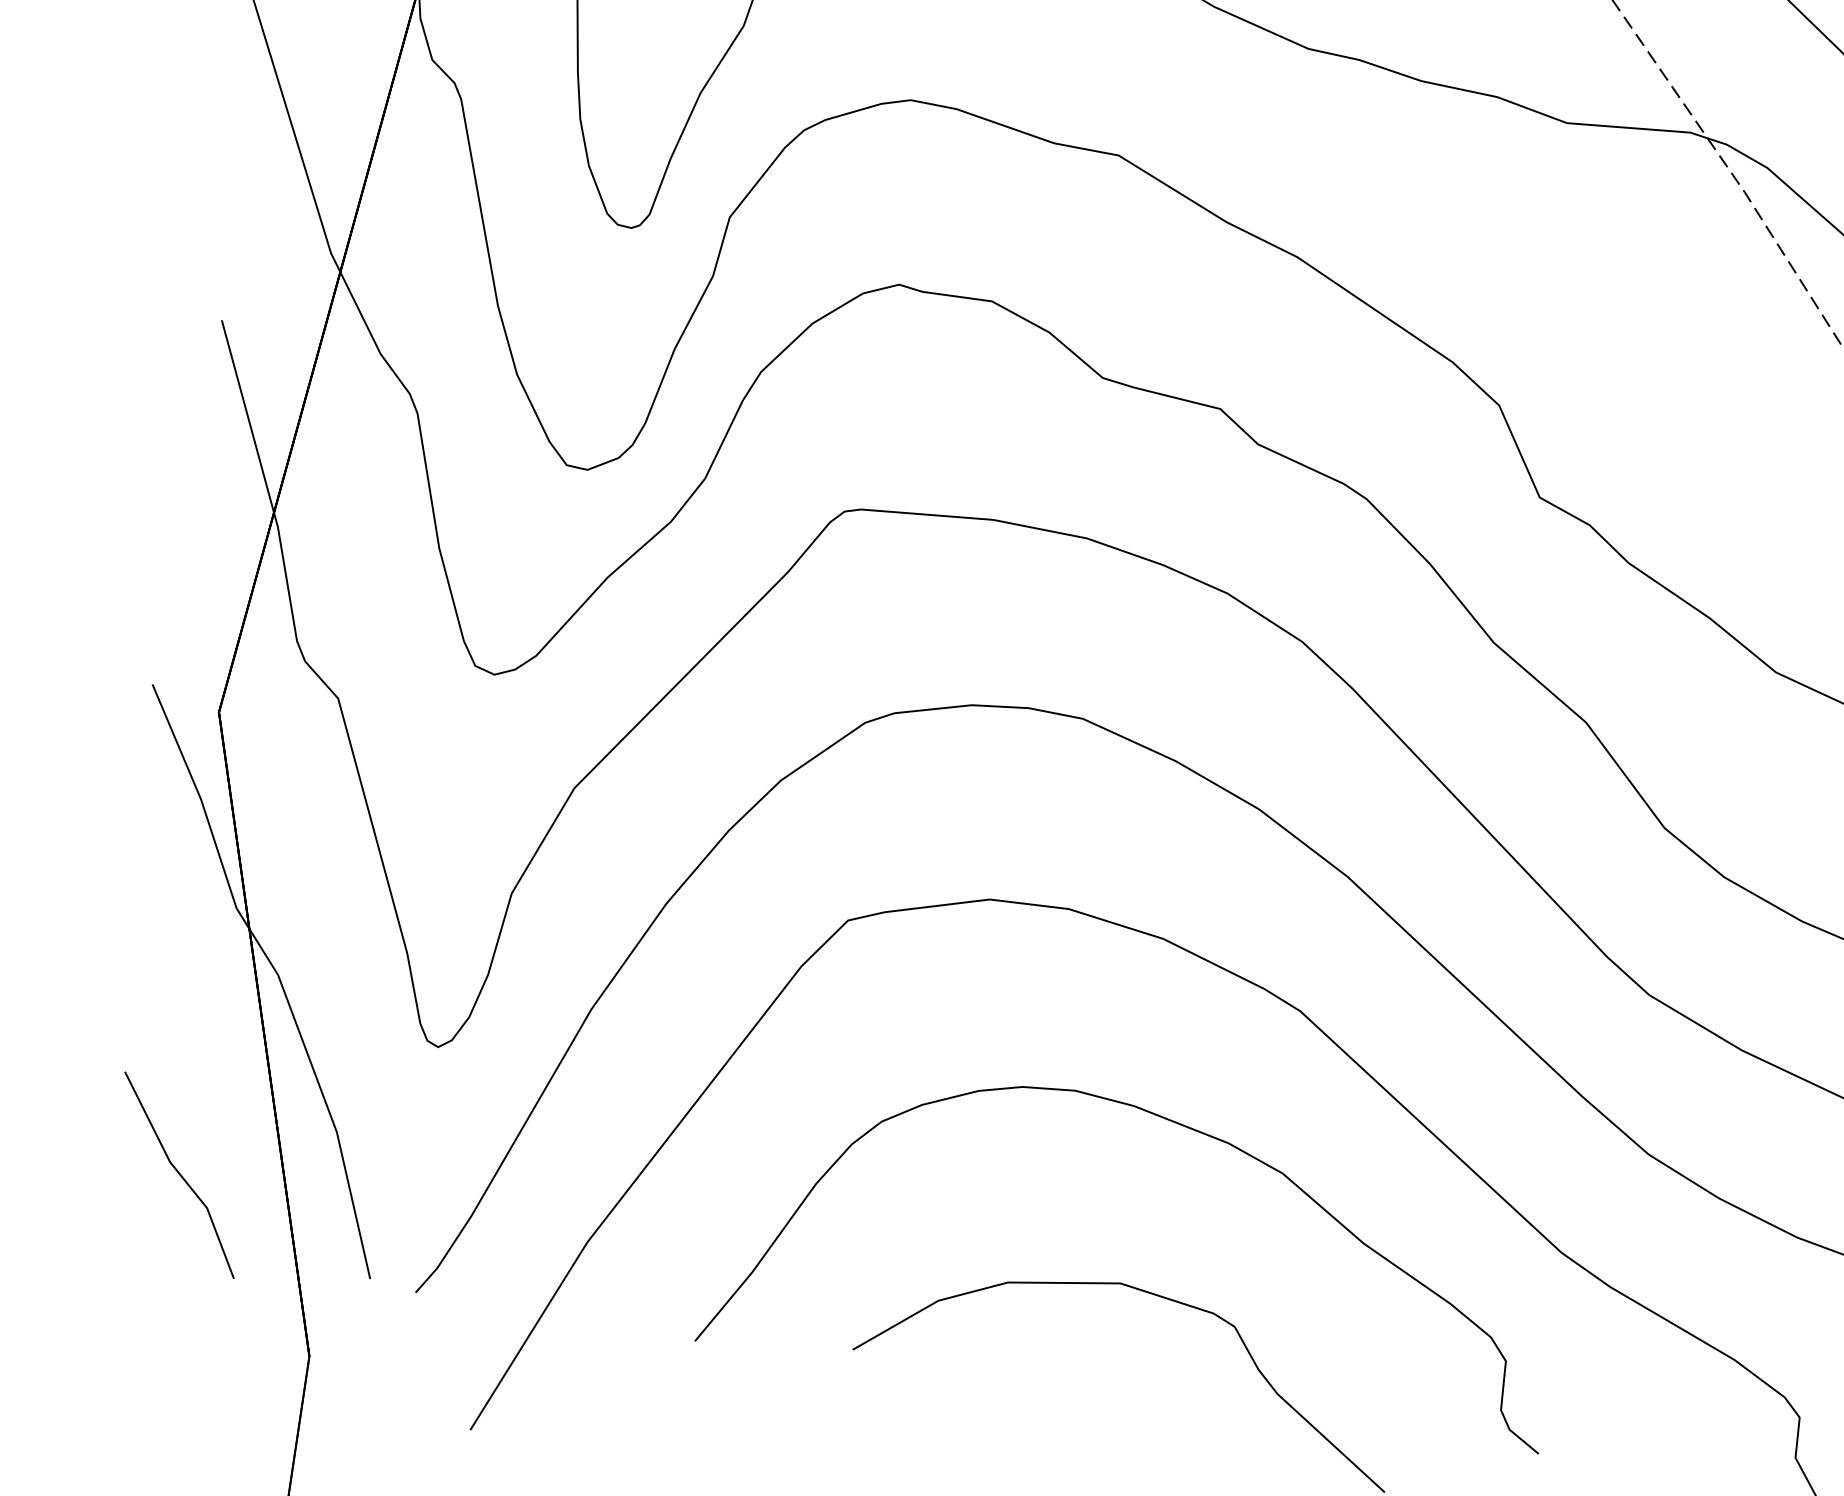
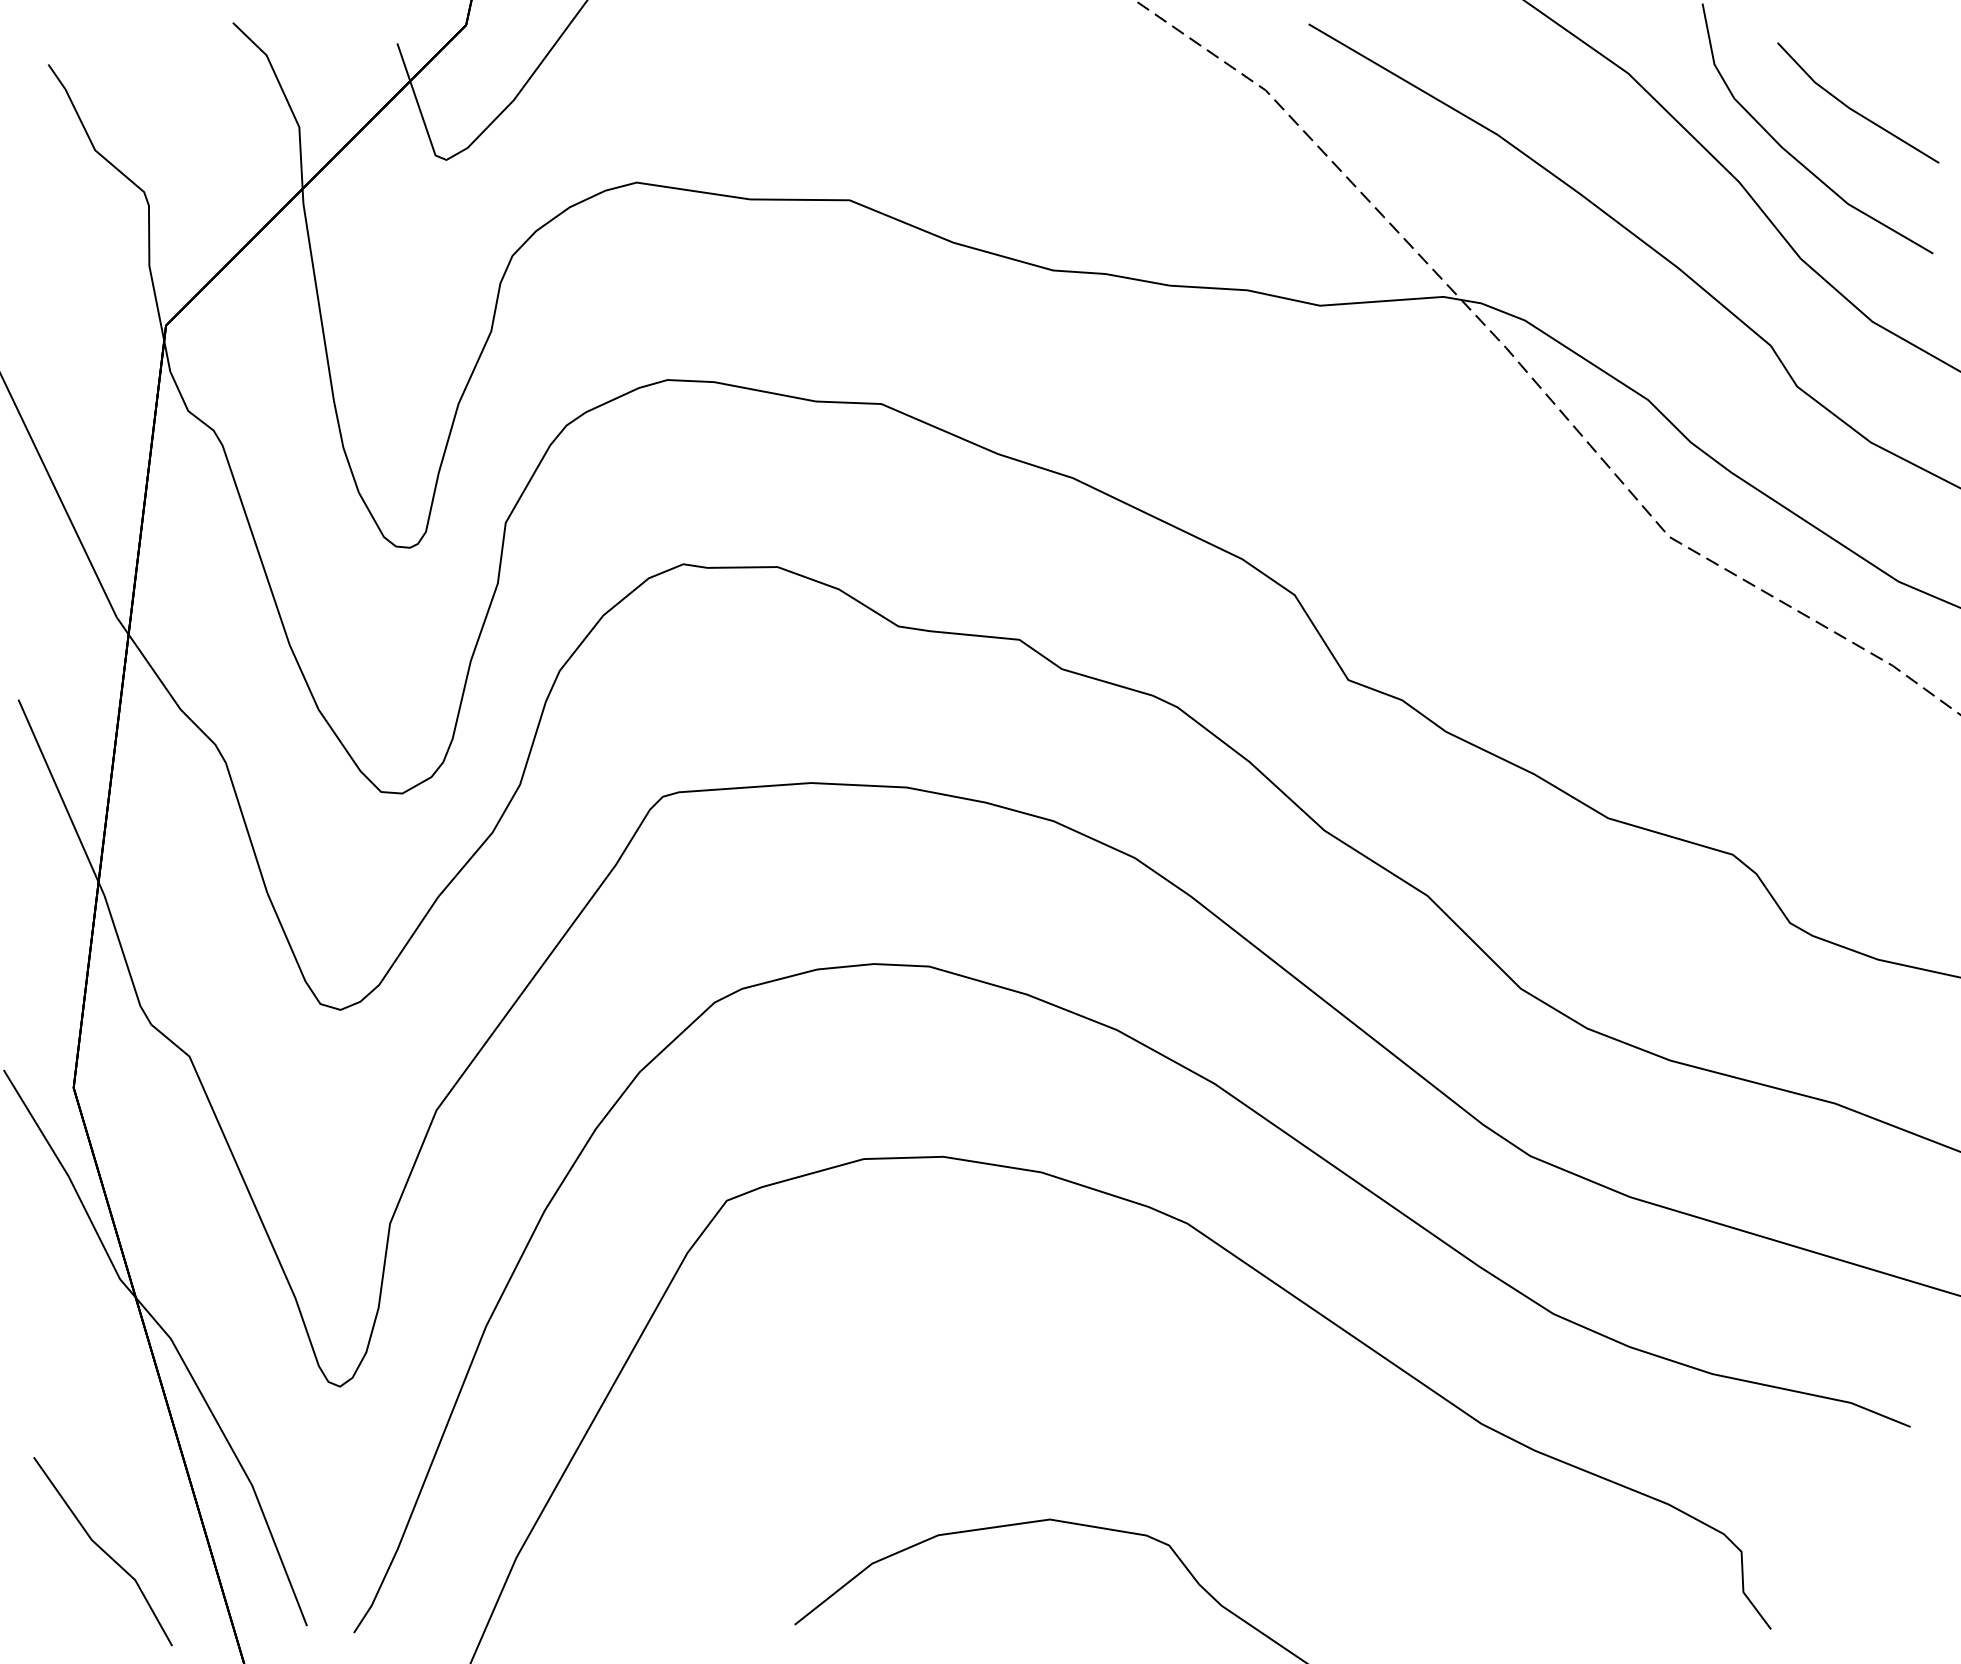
part: (1183, 1127) -> (1089, 1355), removed

